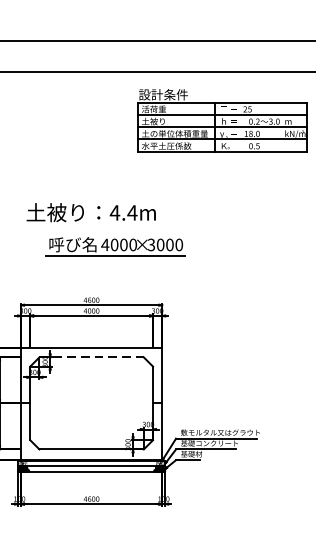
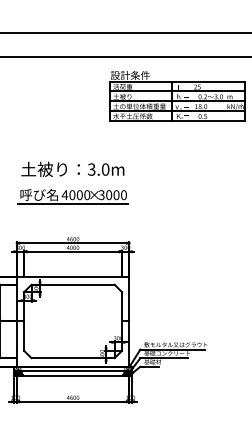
text: (123, 212) -> (98, 169), 4.4m -> 3.0m
part: (114, 246) -> (72, 196), moved
line: (92, 357) -> (73, 284), dashed -> solid

